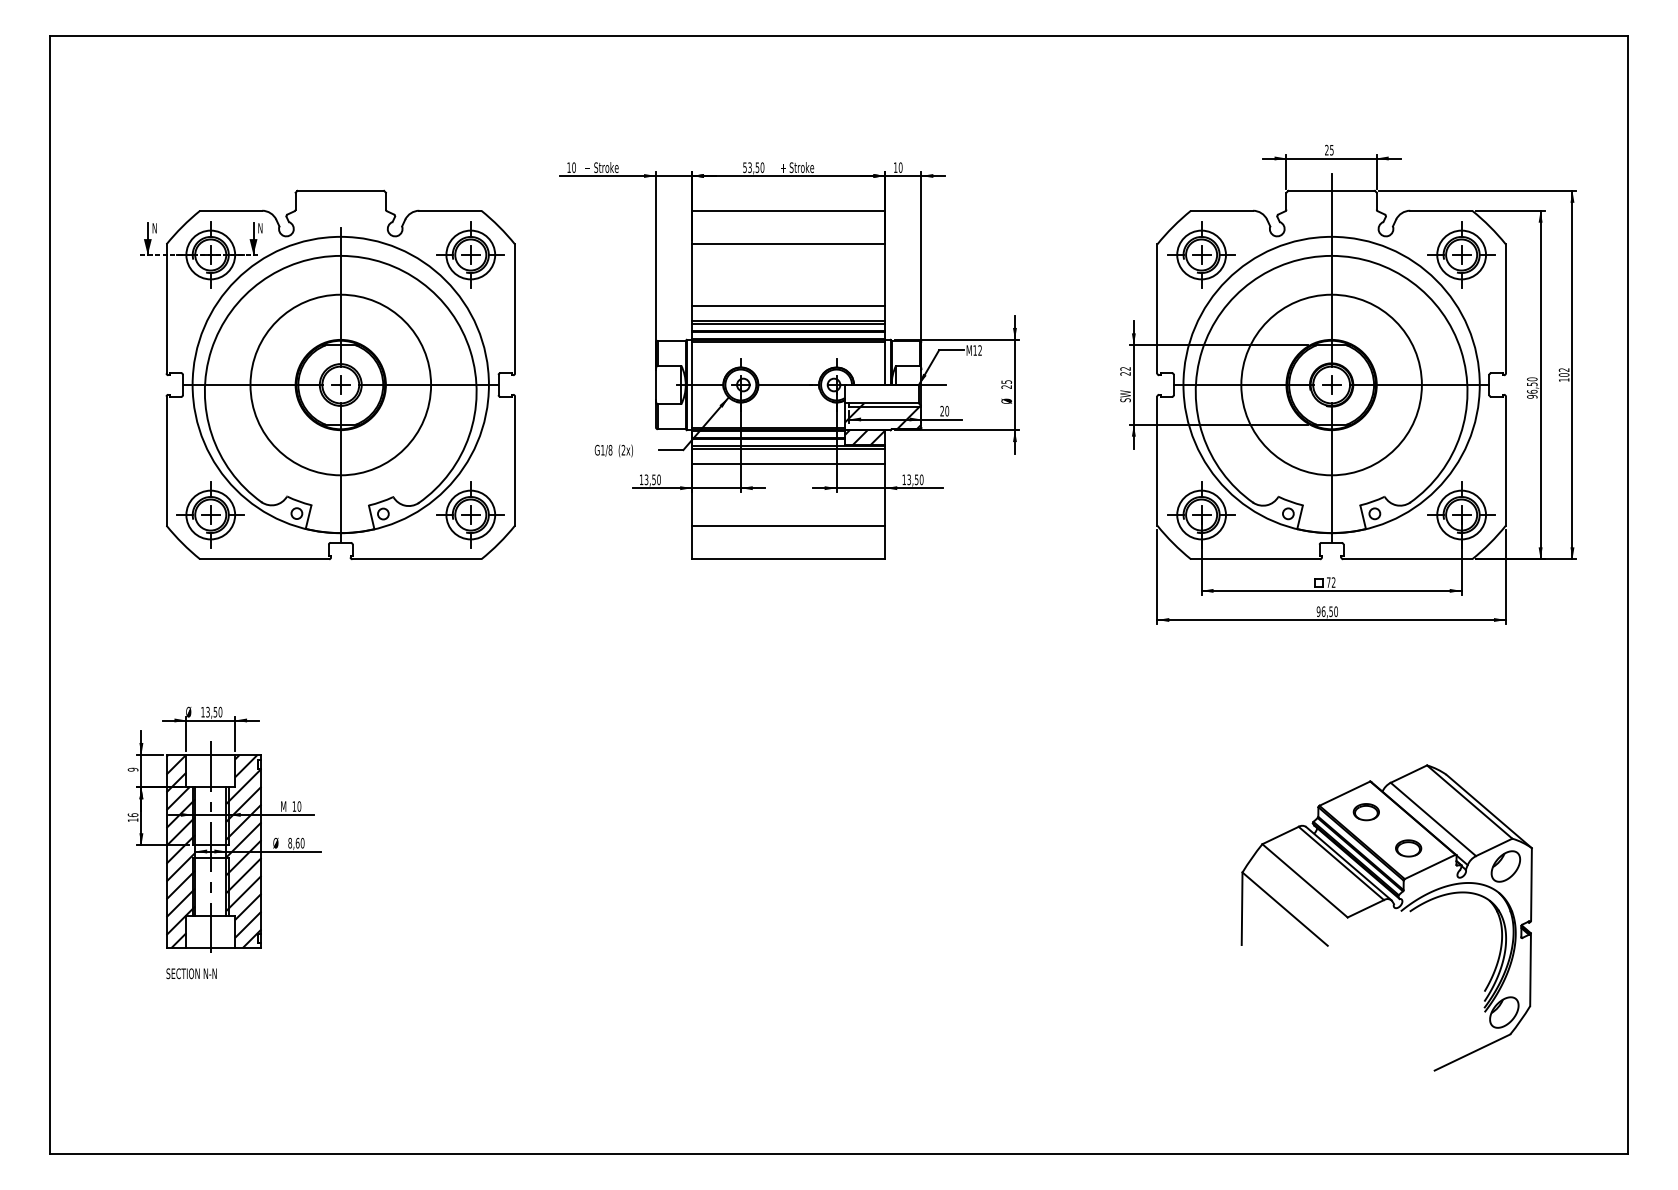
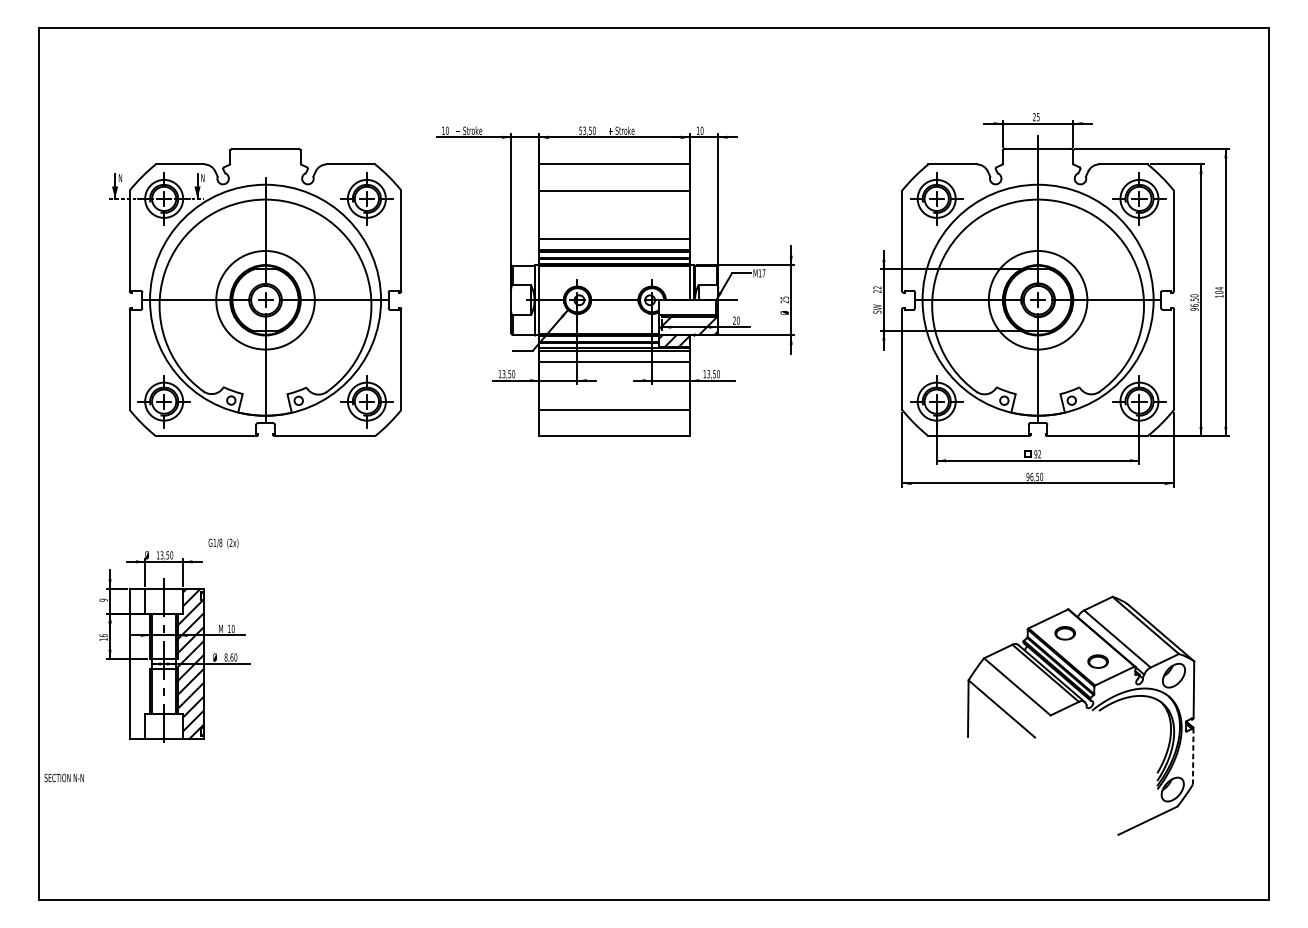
text: (979, 350) -> (763, 273), M12 -> M17
text: (1563, 370) -> (1218, 288), 102 -> 104
circle: (340, 384) -> (265, 299), size x0.7
circle: (1331, 384) -> (1038, 299), size x0.7
text: (613, 450) -> (223, 543), moved
text: (1328, 582) -> (1035, 454), 72 -> 92
hatch: (180, 851) -> (140, 663), removed
line: (1530, 970) -> (1193, 756), solid -> dashed
text: (191, 973) -> (64, 777), moved

